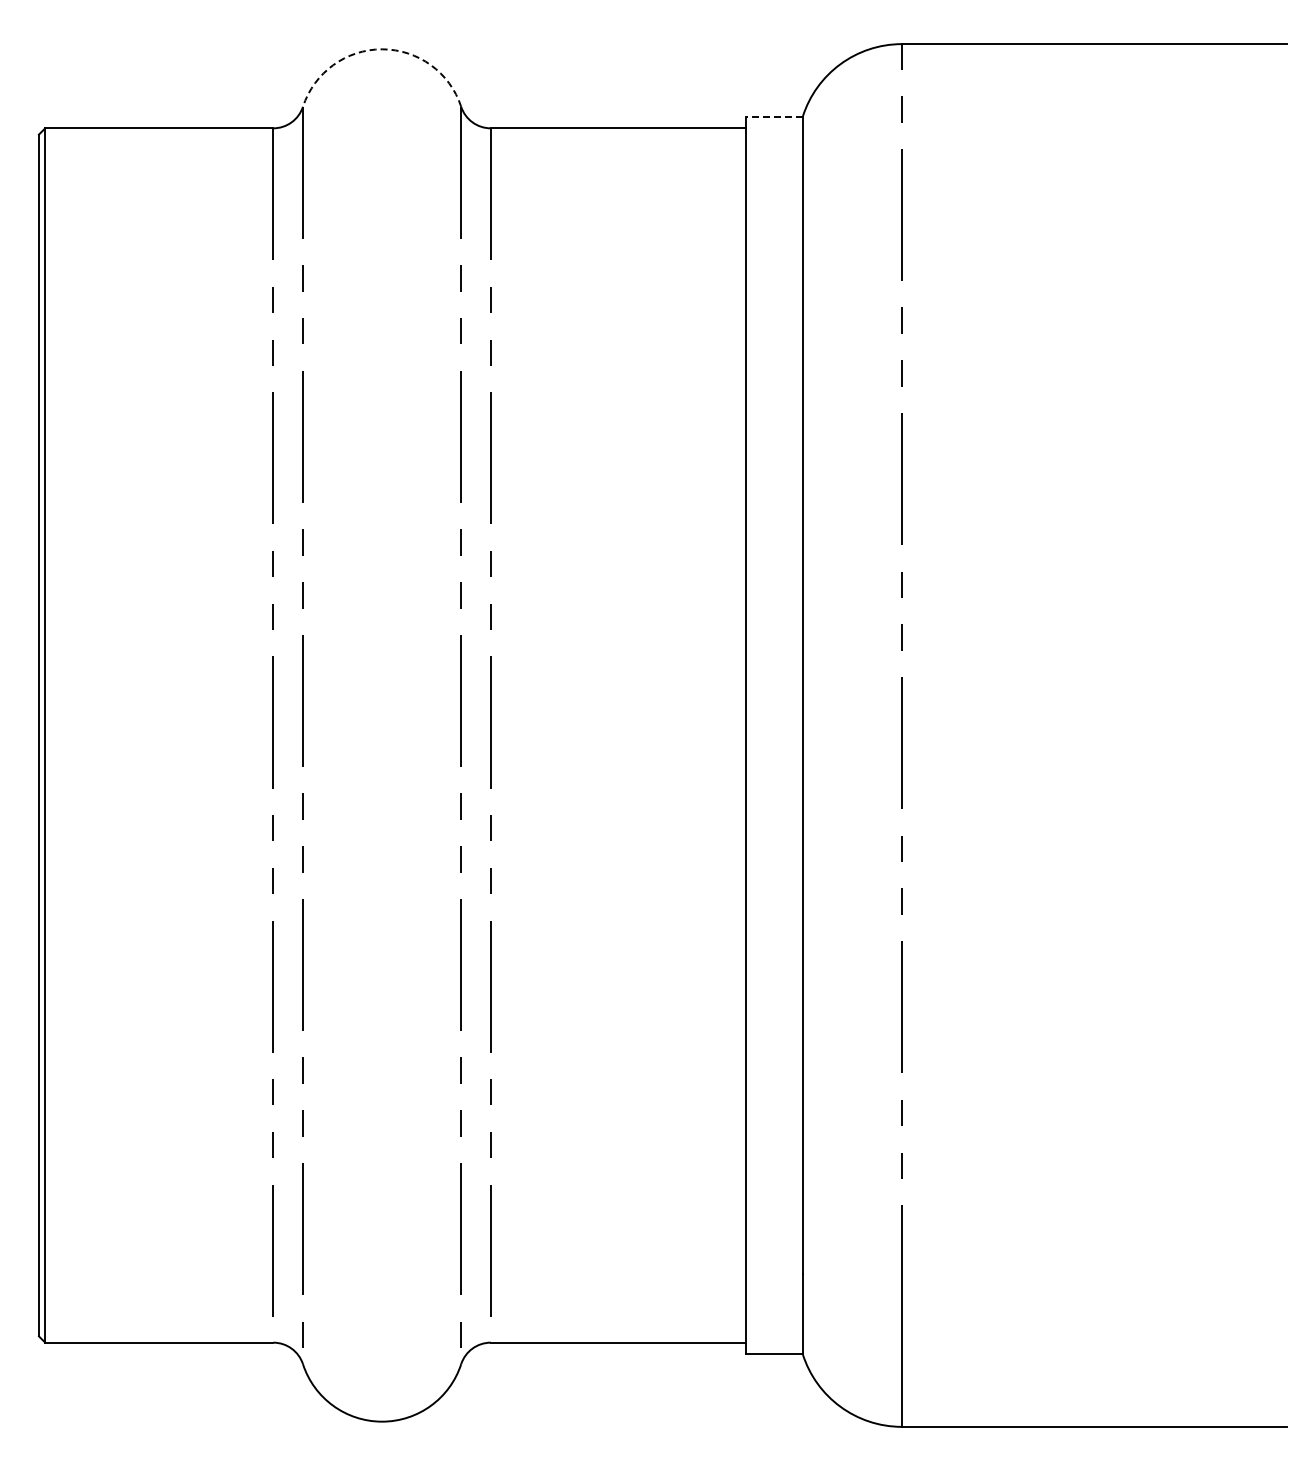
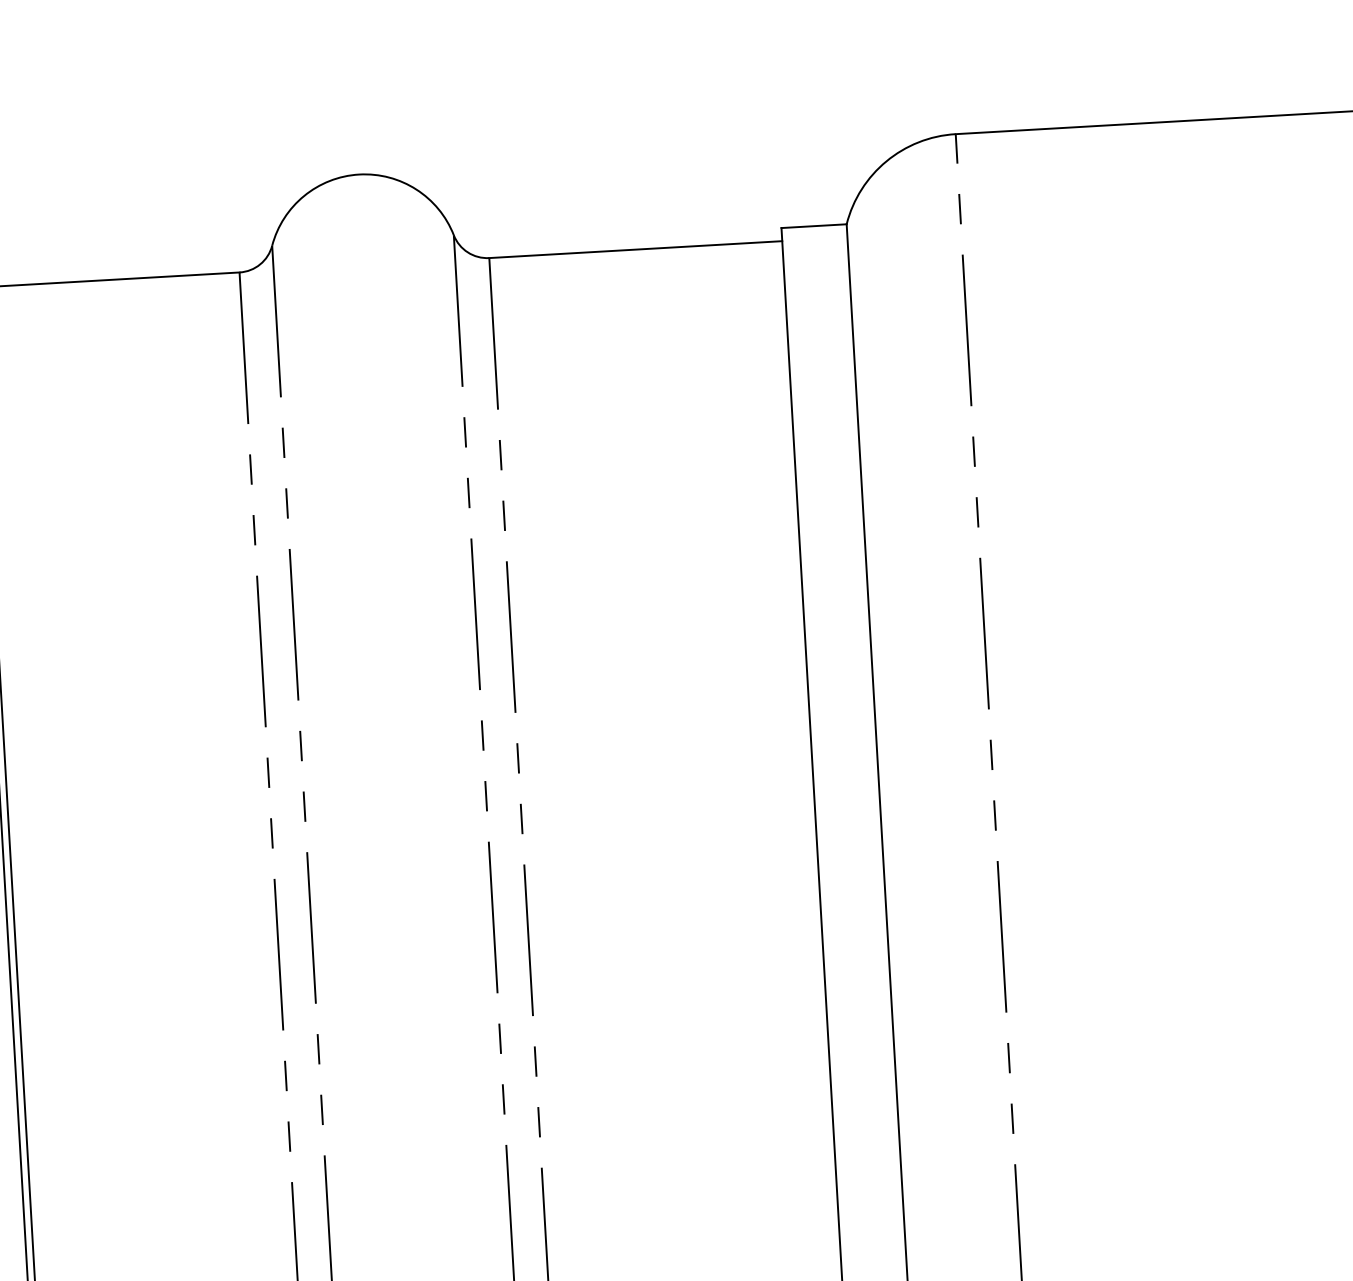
arc: (382, 49) -> (359, 174), dashed -> solid
line: (773, 116) -> (813, 225), dashed -> solid

